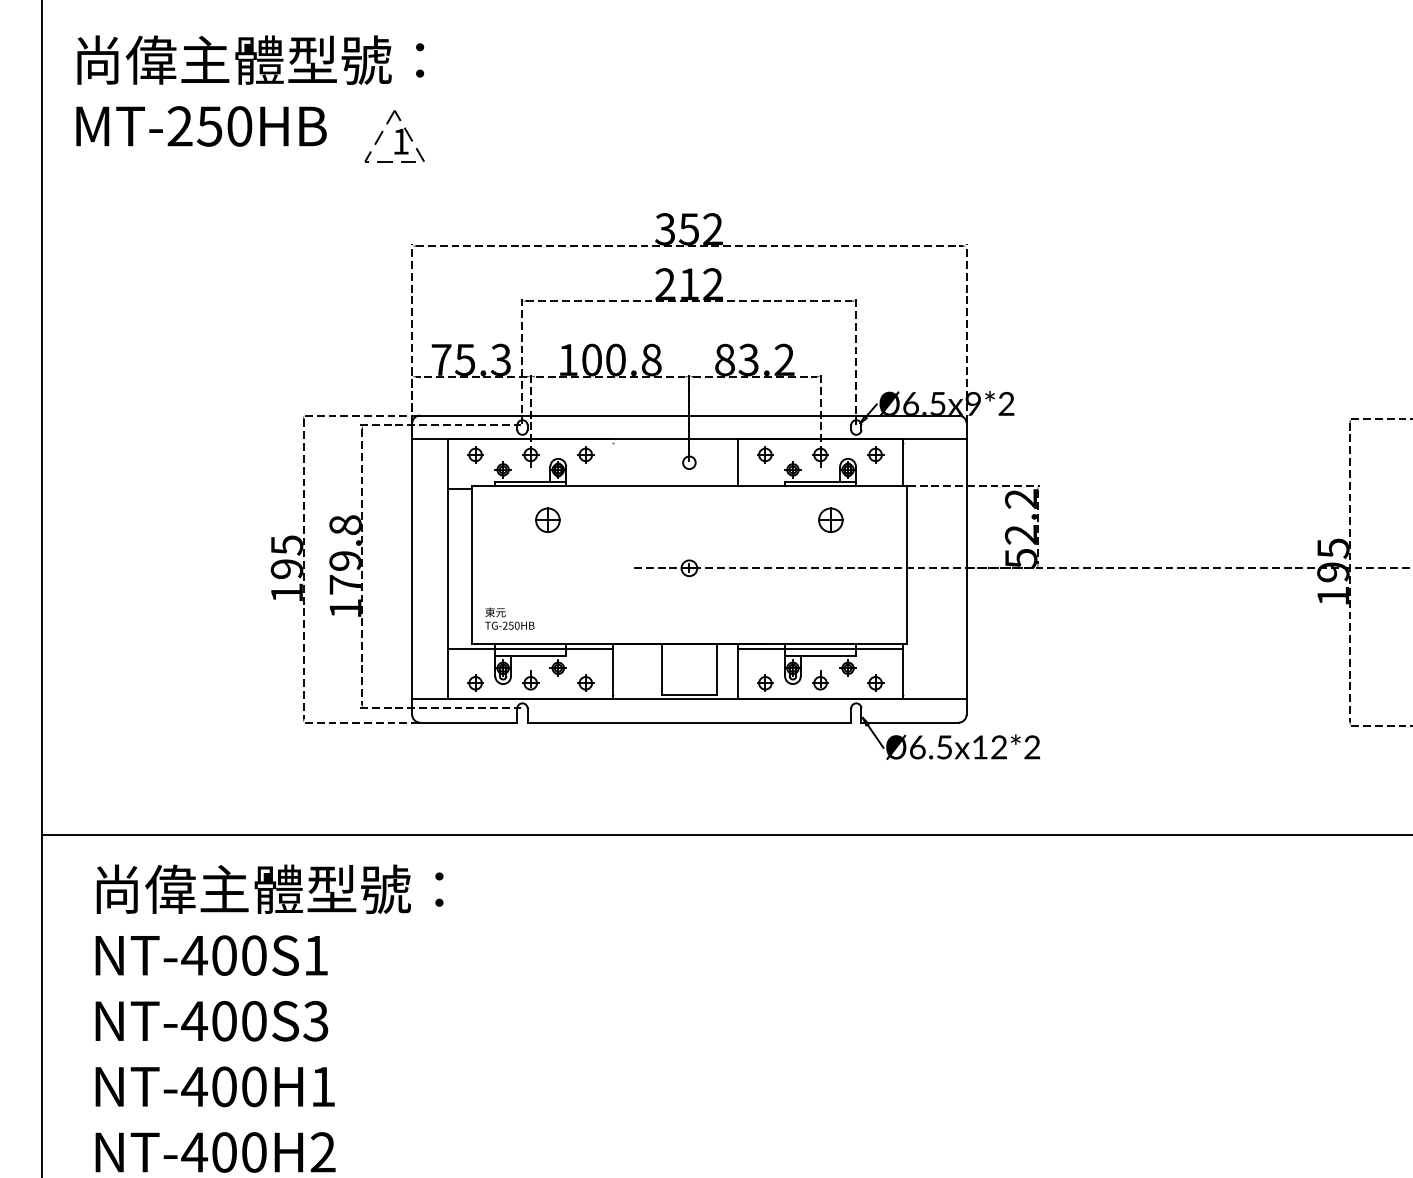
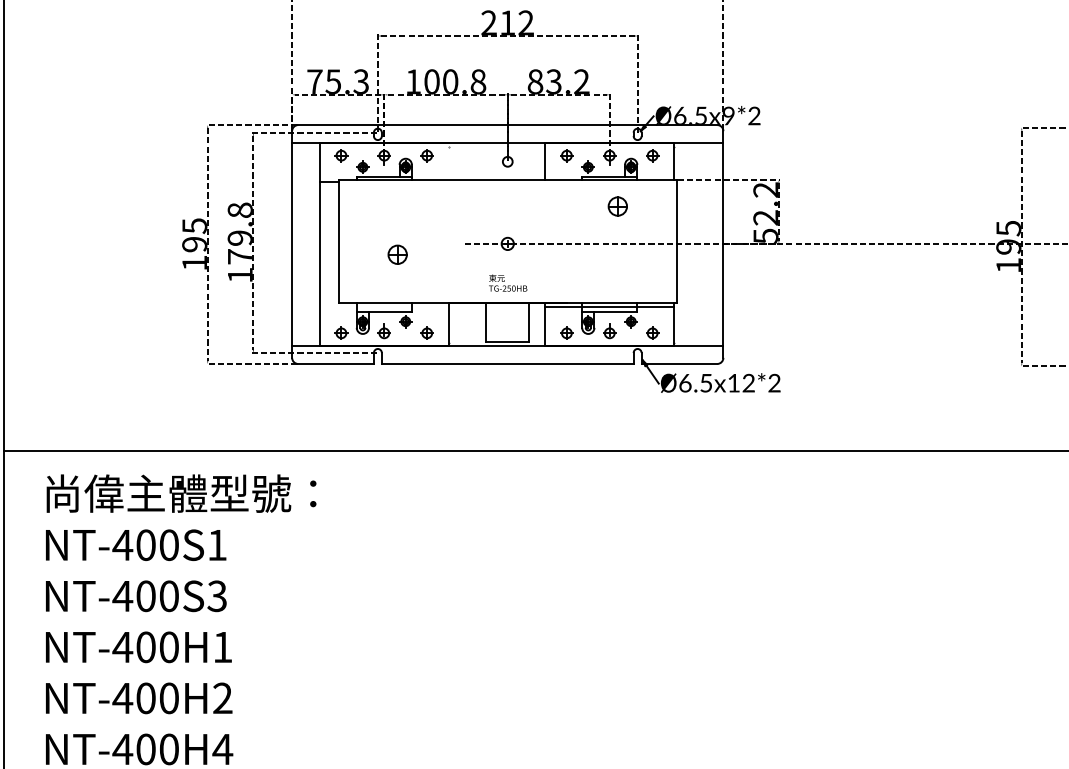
part: (547, 519) -> (397, 254), moved
text: (509, 618) -> (507, 282), moved
line: (530, 649) -> (384, 307), removed

